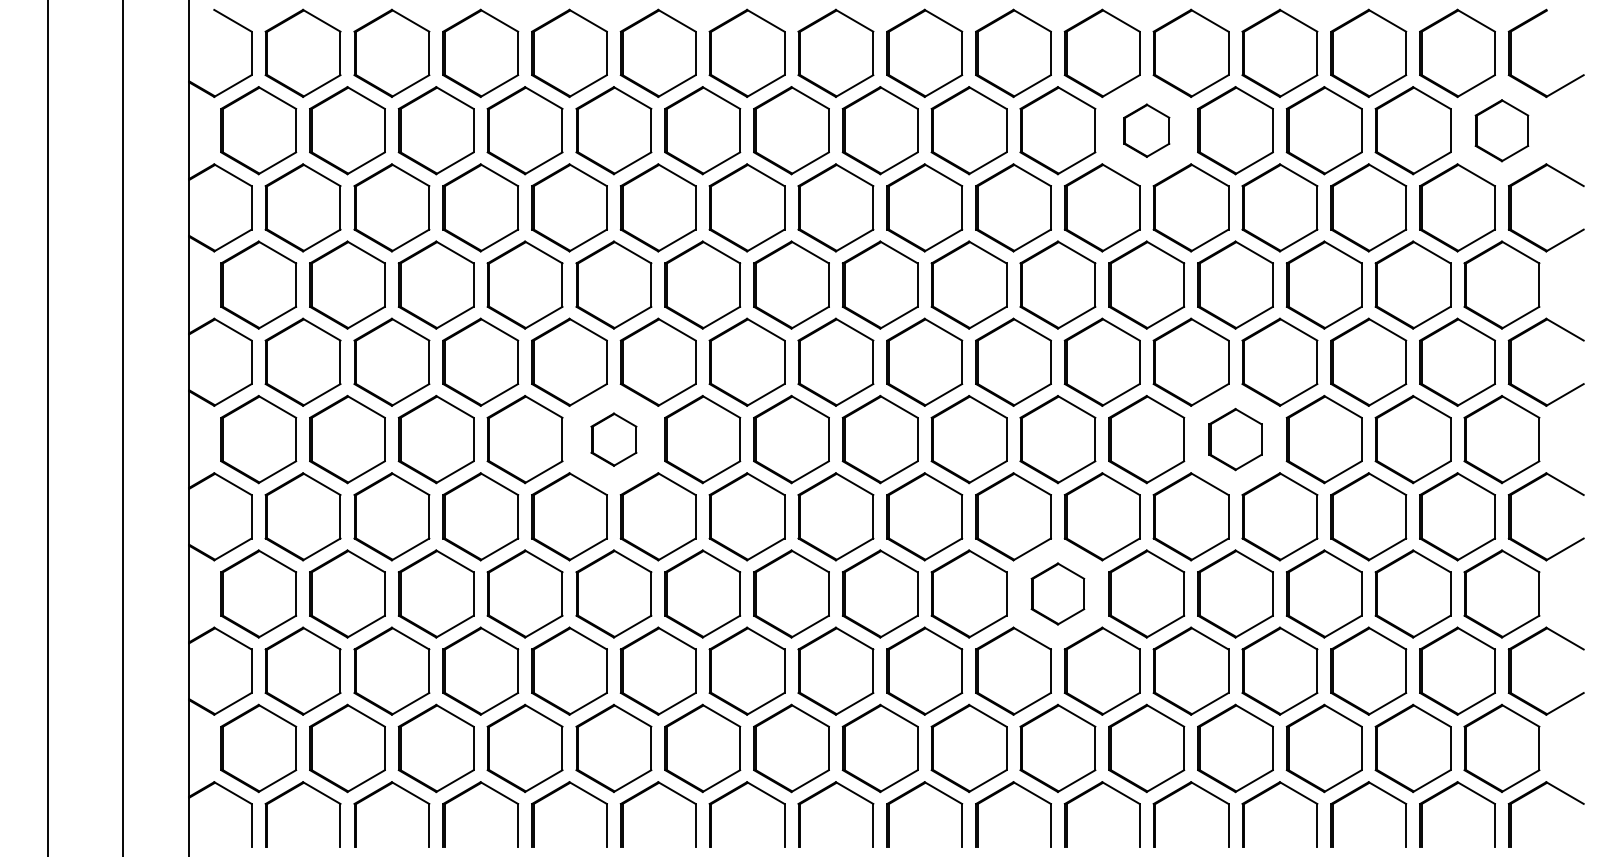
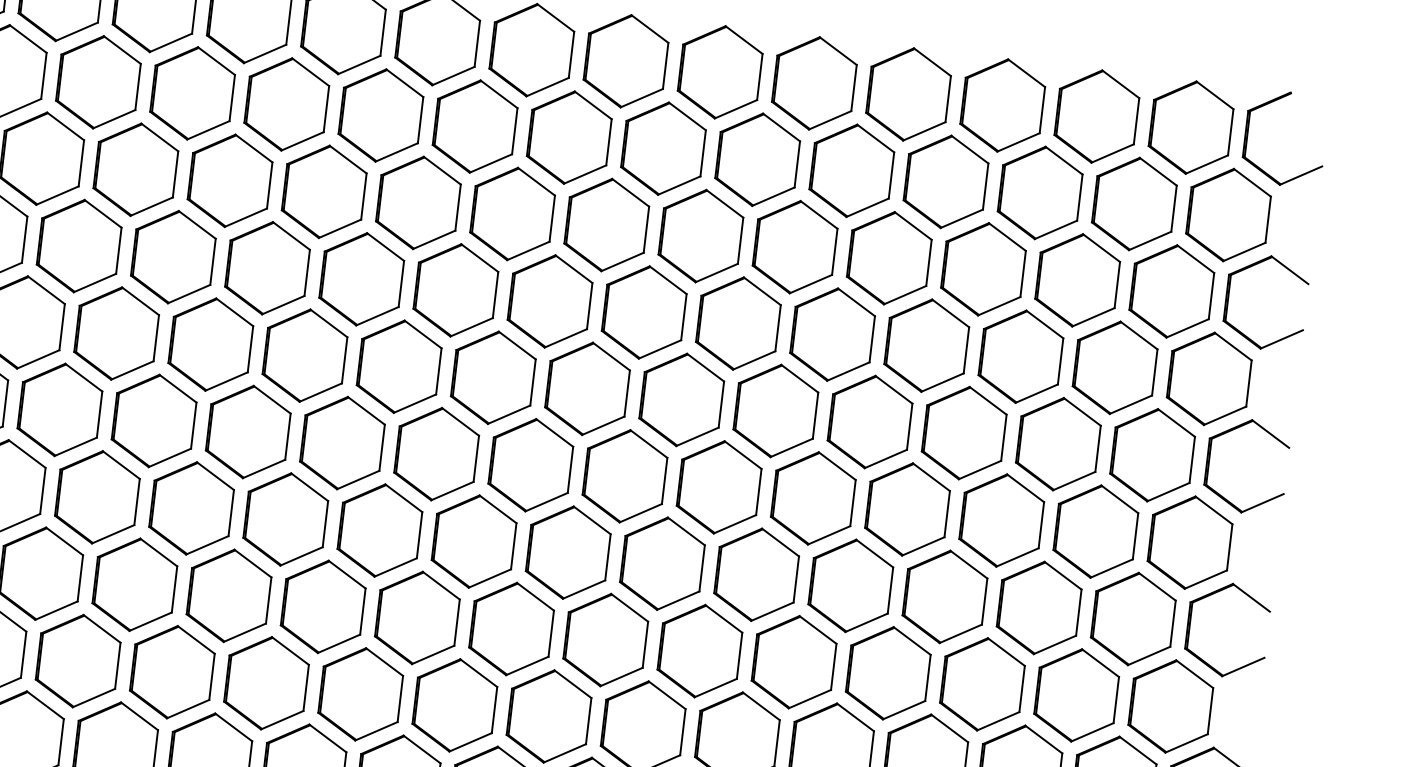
part: (1146, 130) -> (851, 170), size x1.67
part: (1501, 130) -> (1228, 214), size x1.43
part: (613, 439) -> (247, 431), size x1.67
part: (1235, 439) -> (907, 509), size x1.43
part: (1057, 593) -> (699, 650), size x1.43

